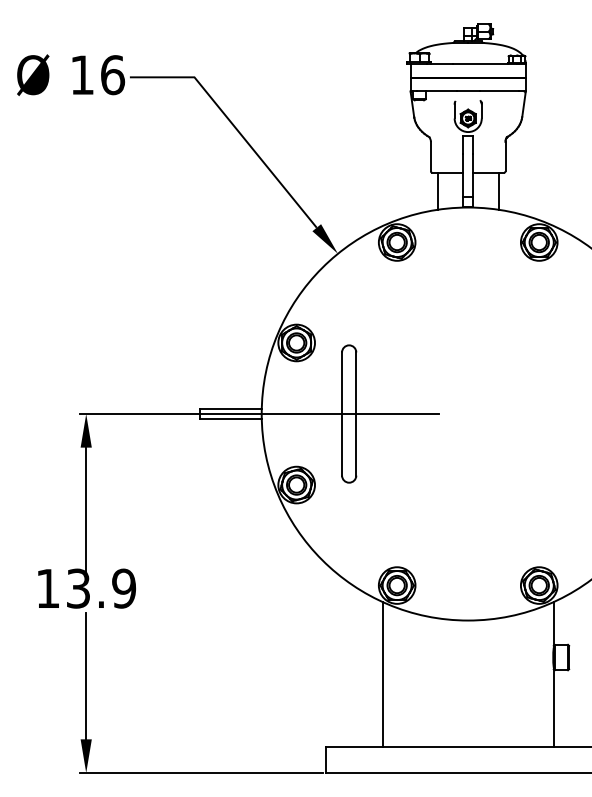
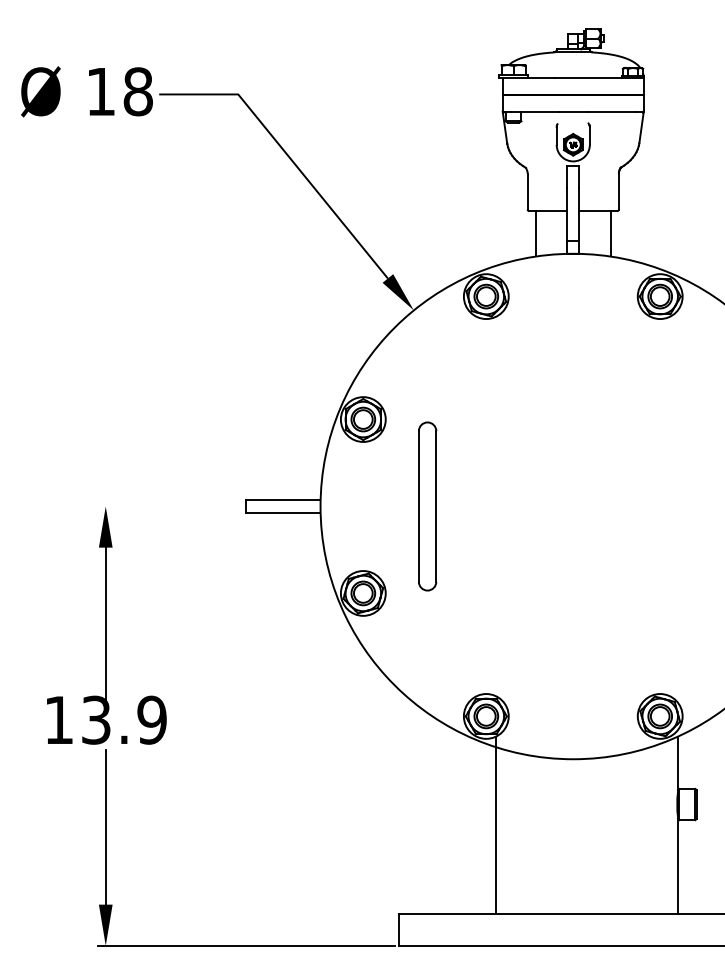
text: (112, 74) -> (138, 91), 16 -> 18
line: (259, 414) -> (317, 506), removed
line: (382, 674) -> (495, 825), moved

